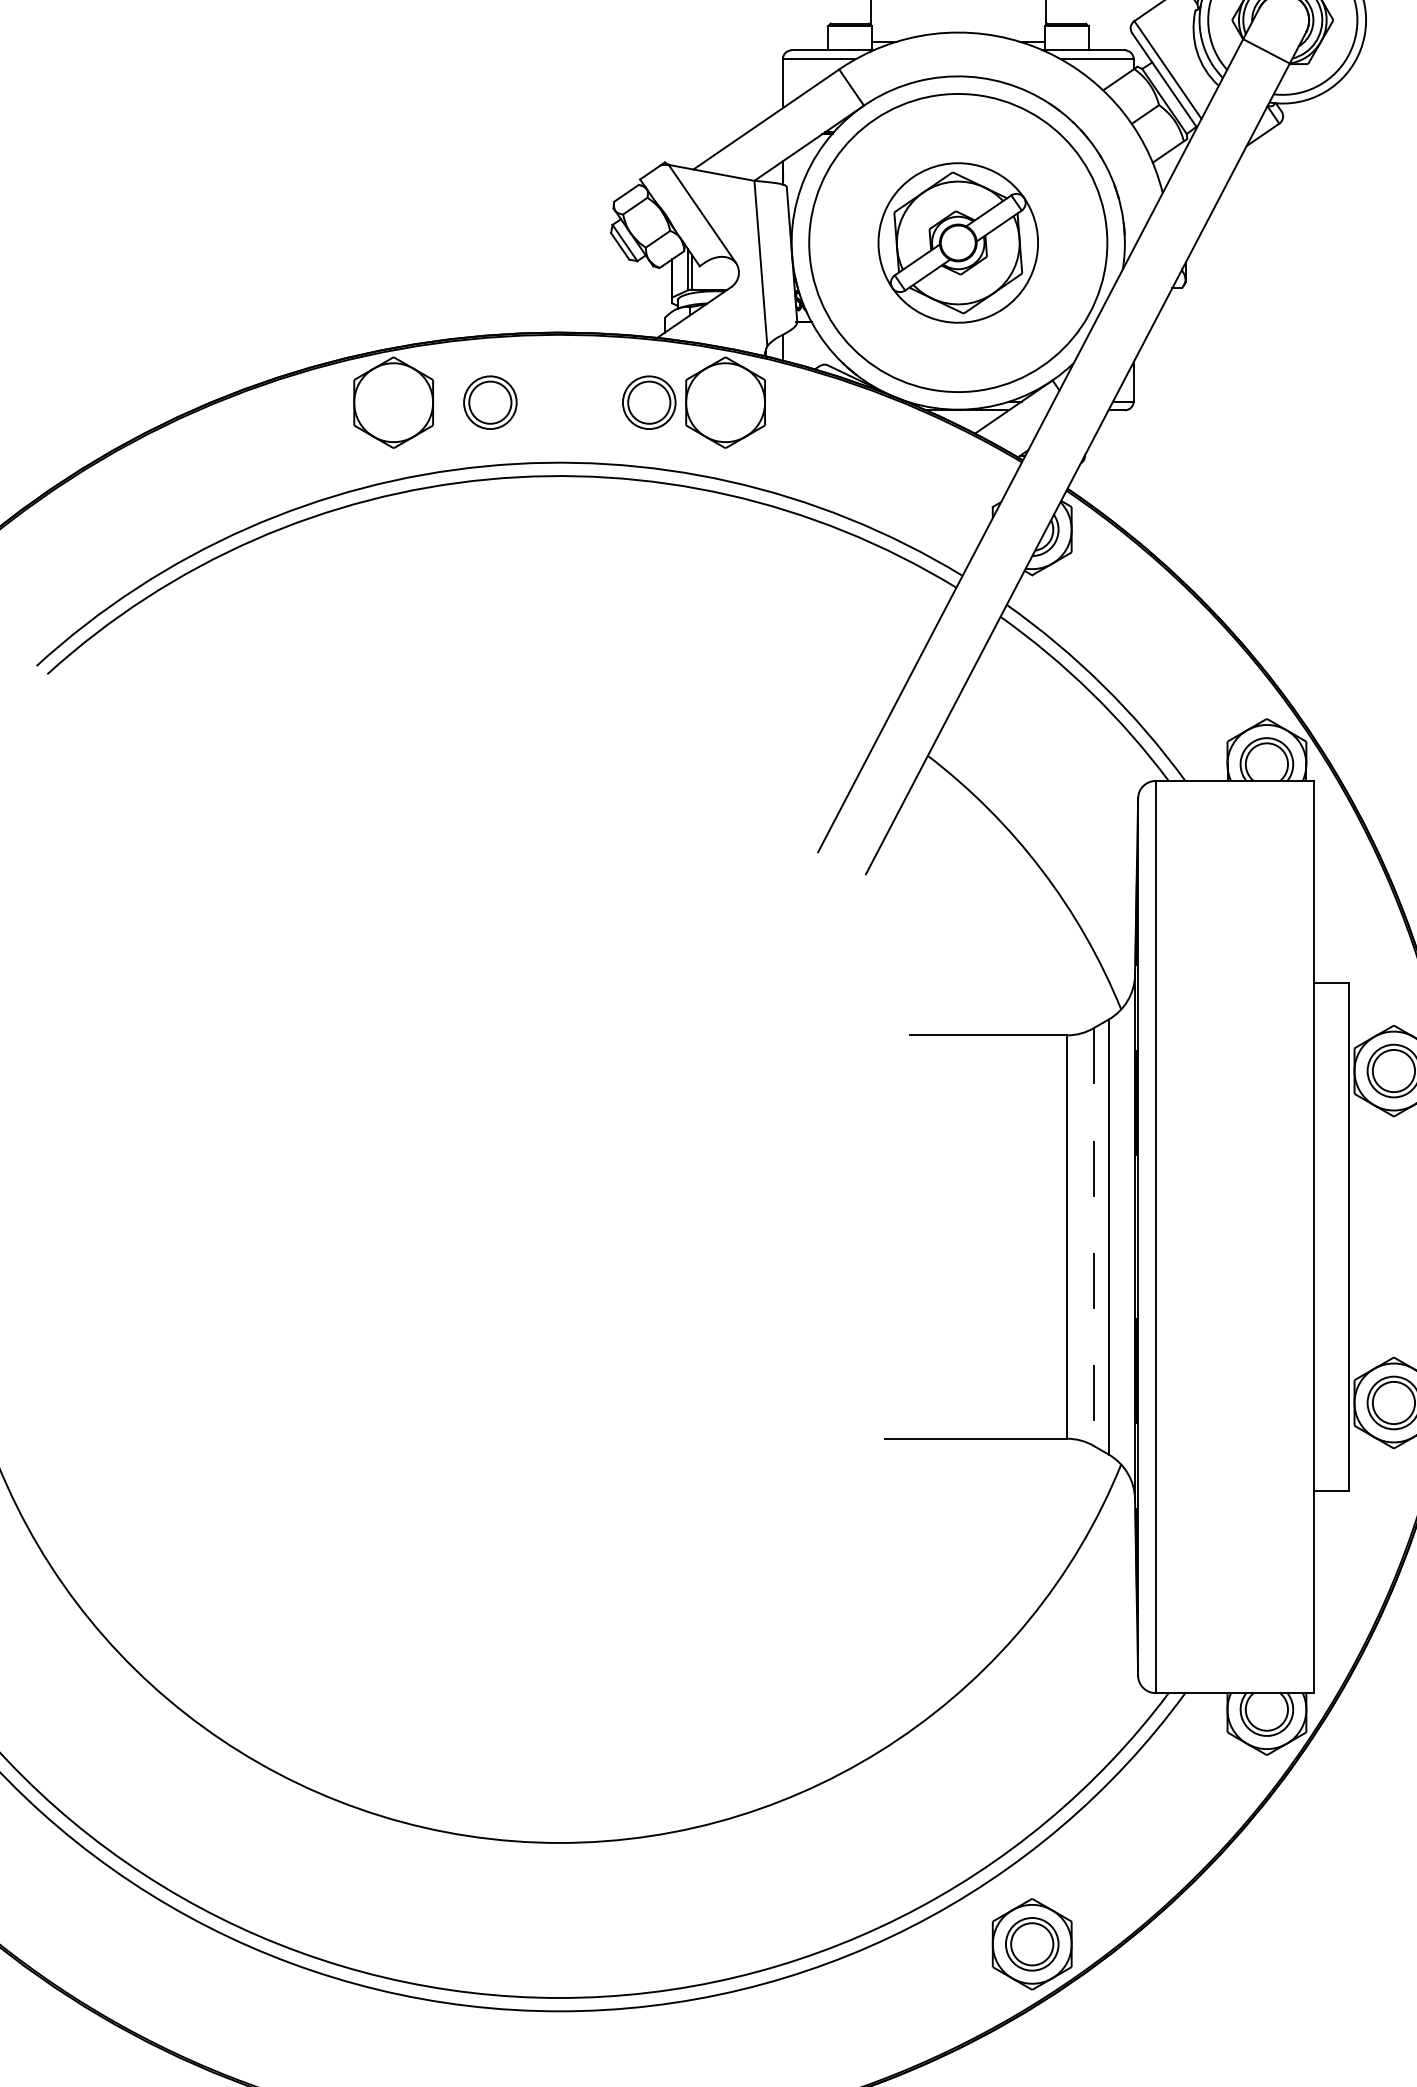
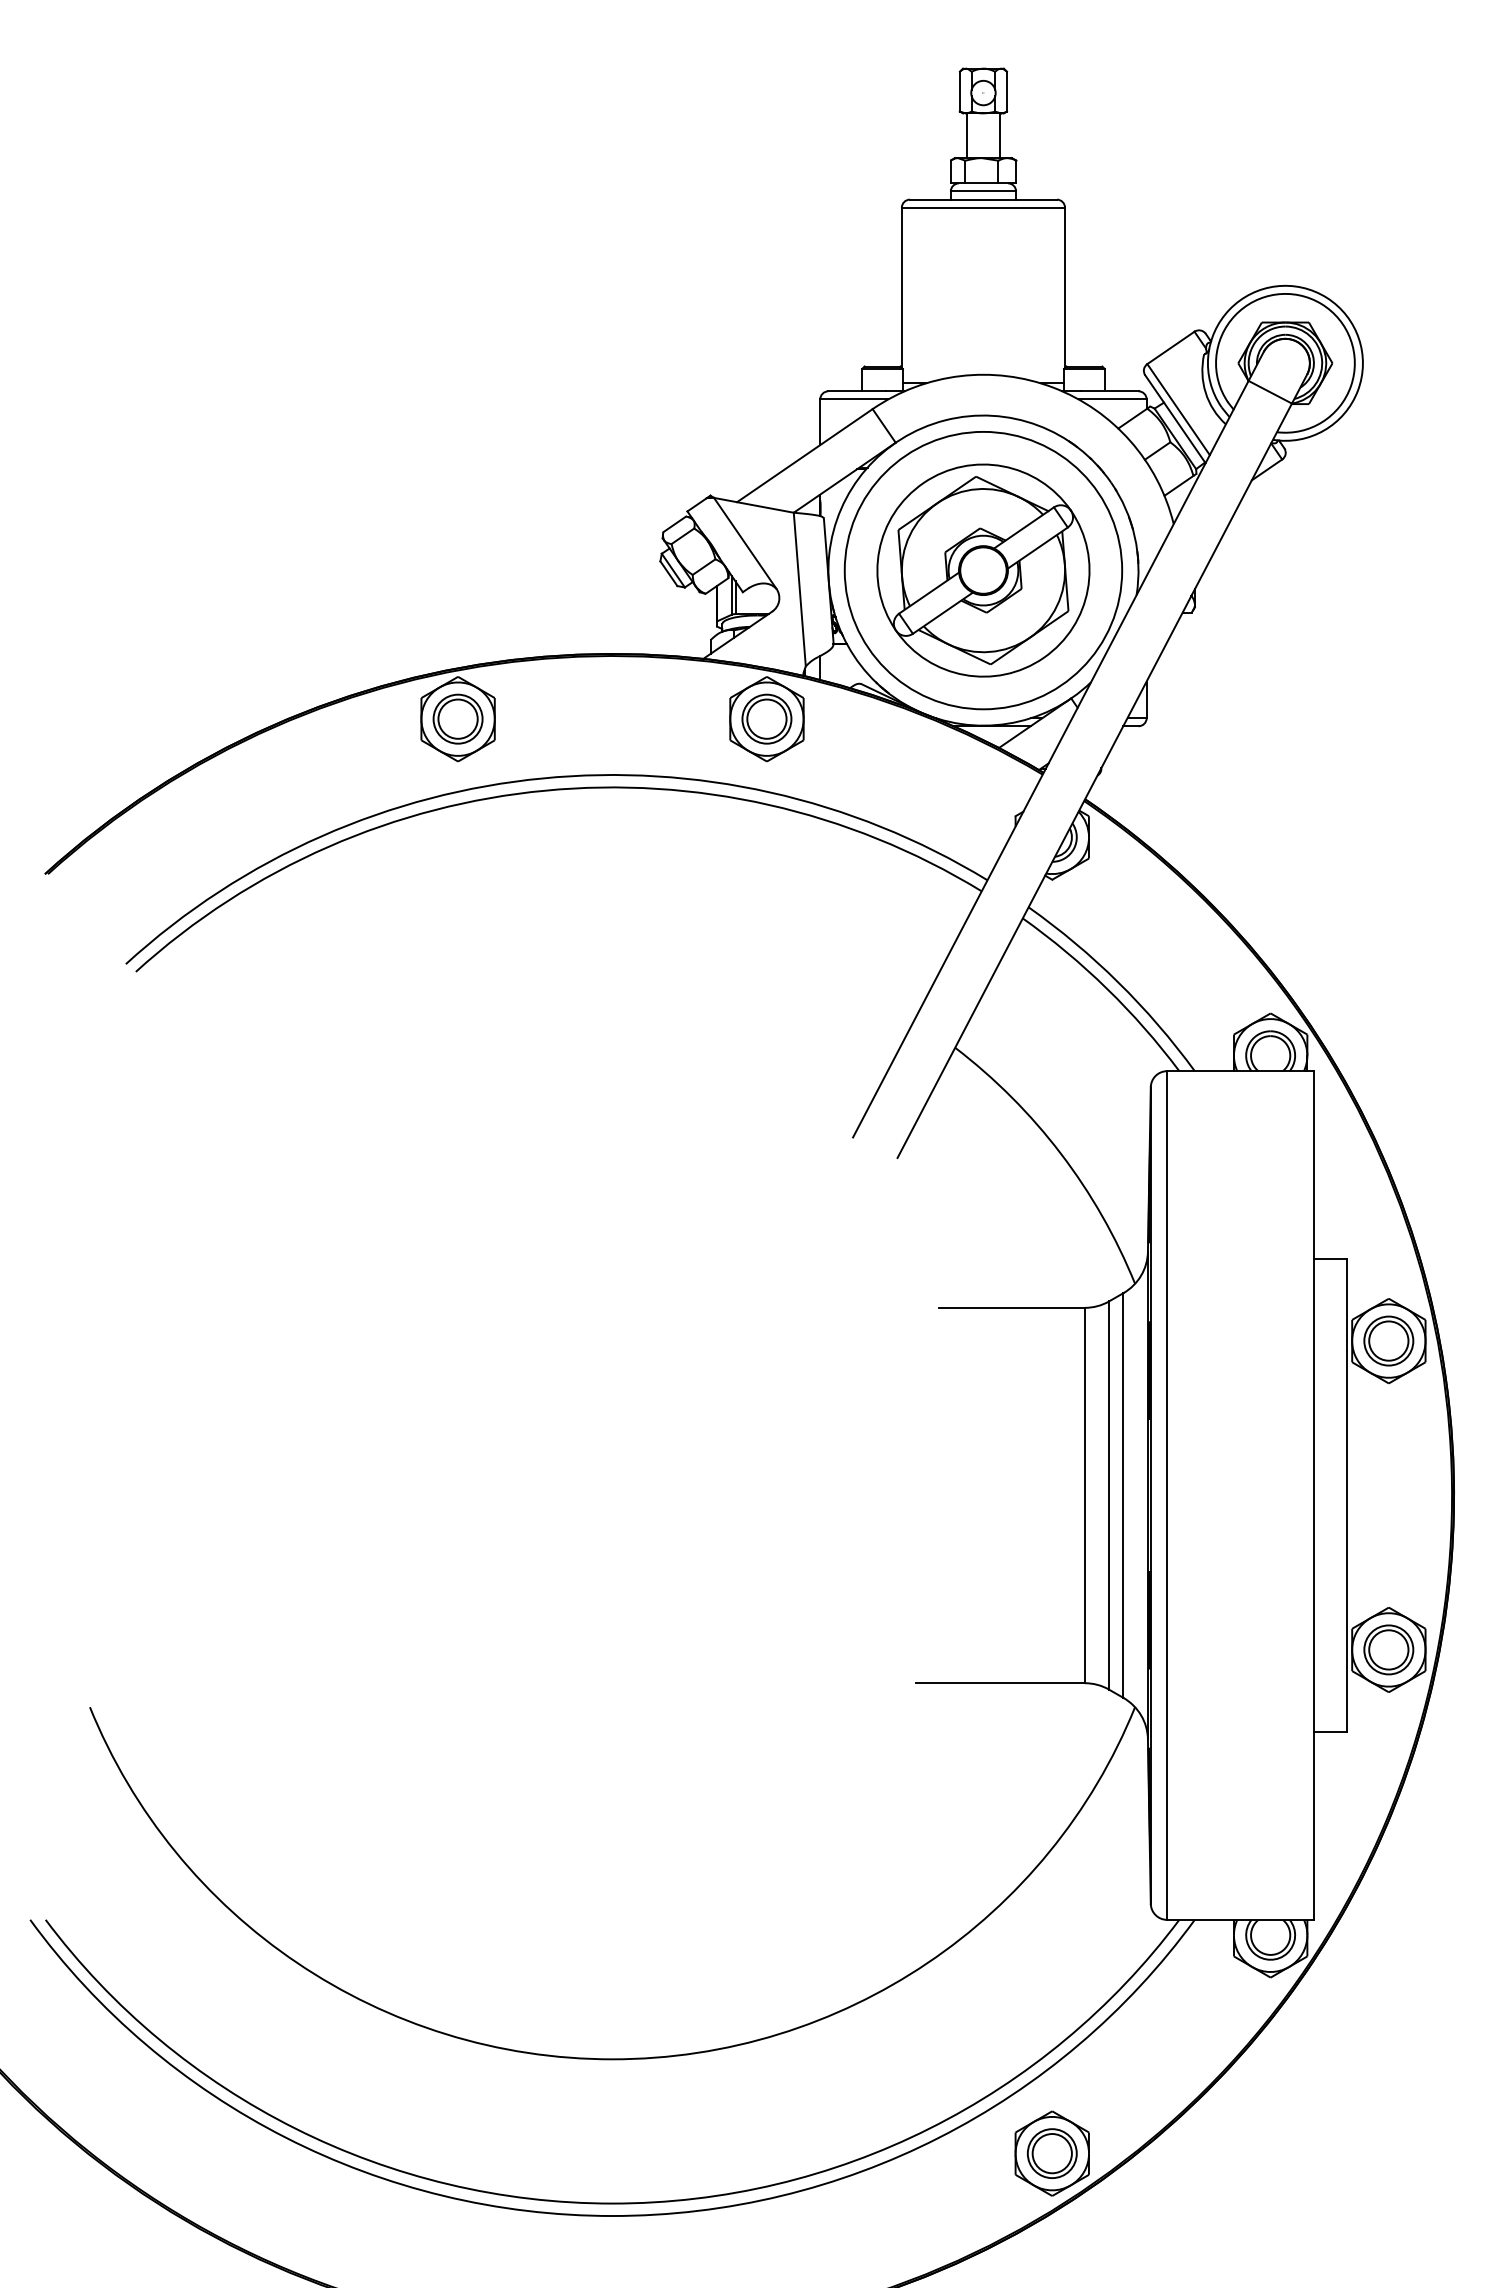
part: (958, 242) -> (983, 570), size x1.43
part: (489, 401) -> (457, 718), moved
part: (648, 401) -> (766, 718), moved
line: (1093, 1238) -> (1109, 1496), dashed -> solid

